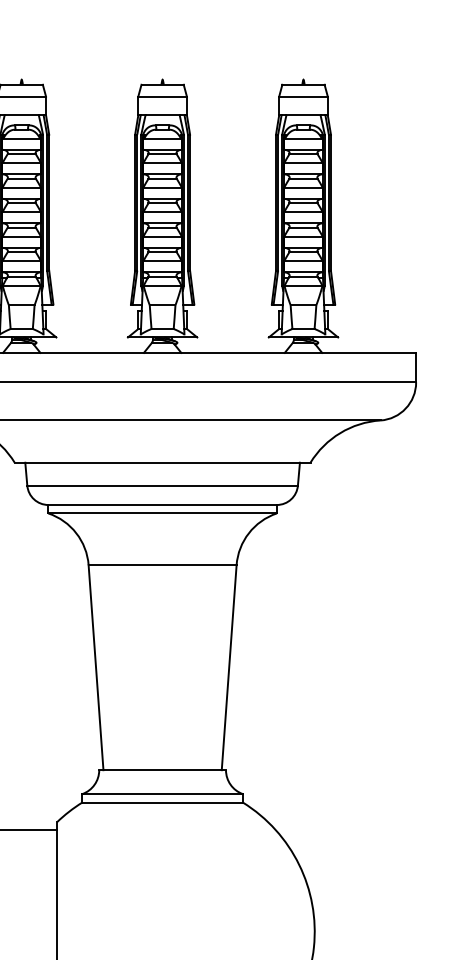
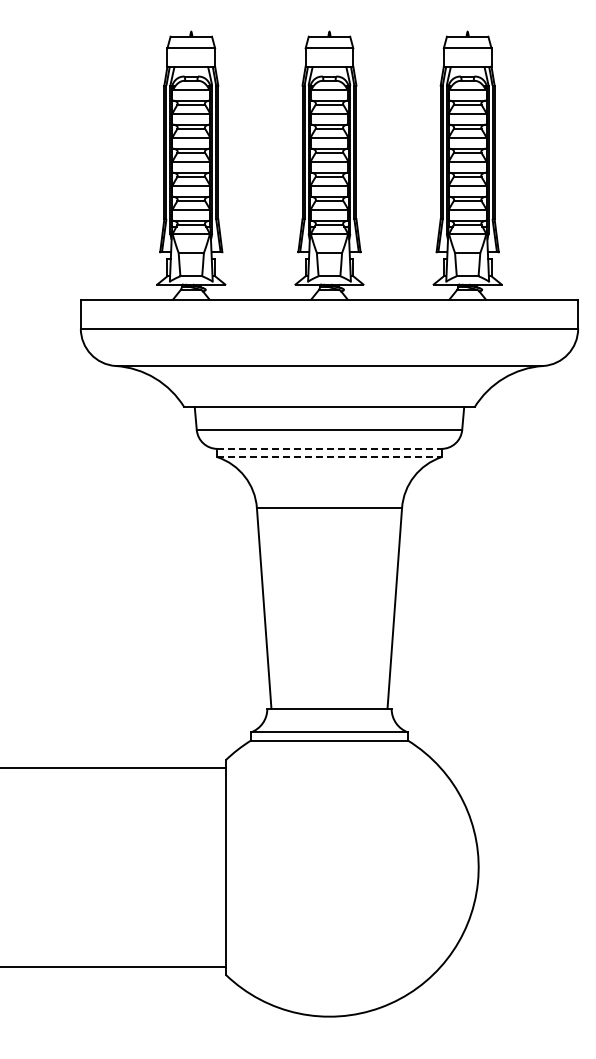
line: (162, 504) -> (329, 448), solid -> dashed
line: (162, 513) -> (329, 457), solid -> dashed

